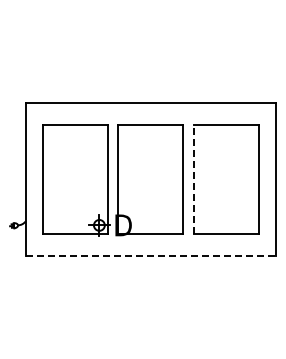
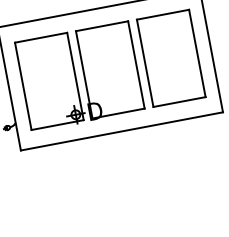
line: (193, 179) -> (144, 63), dashed -> solid
line: (151, 255) -> (122, 131), dashed -> solid

